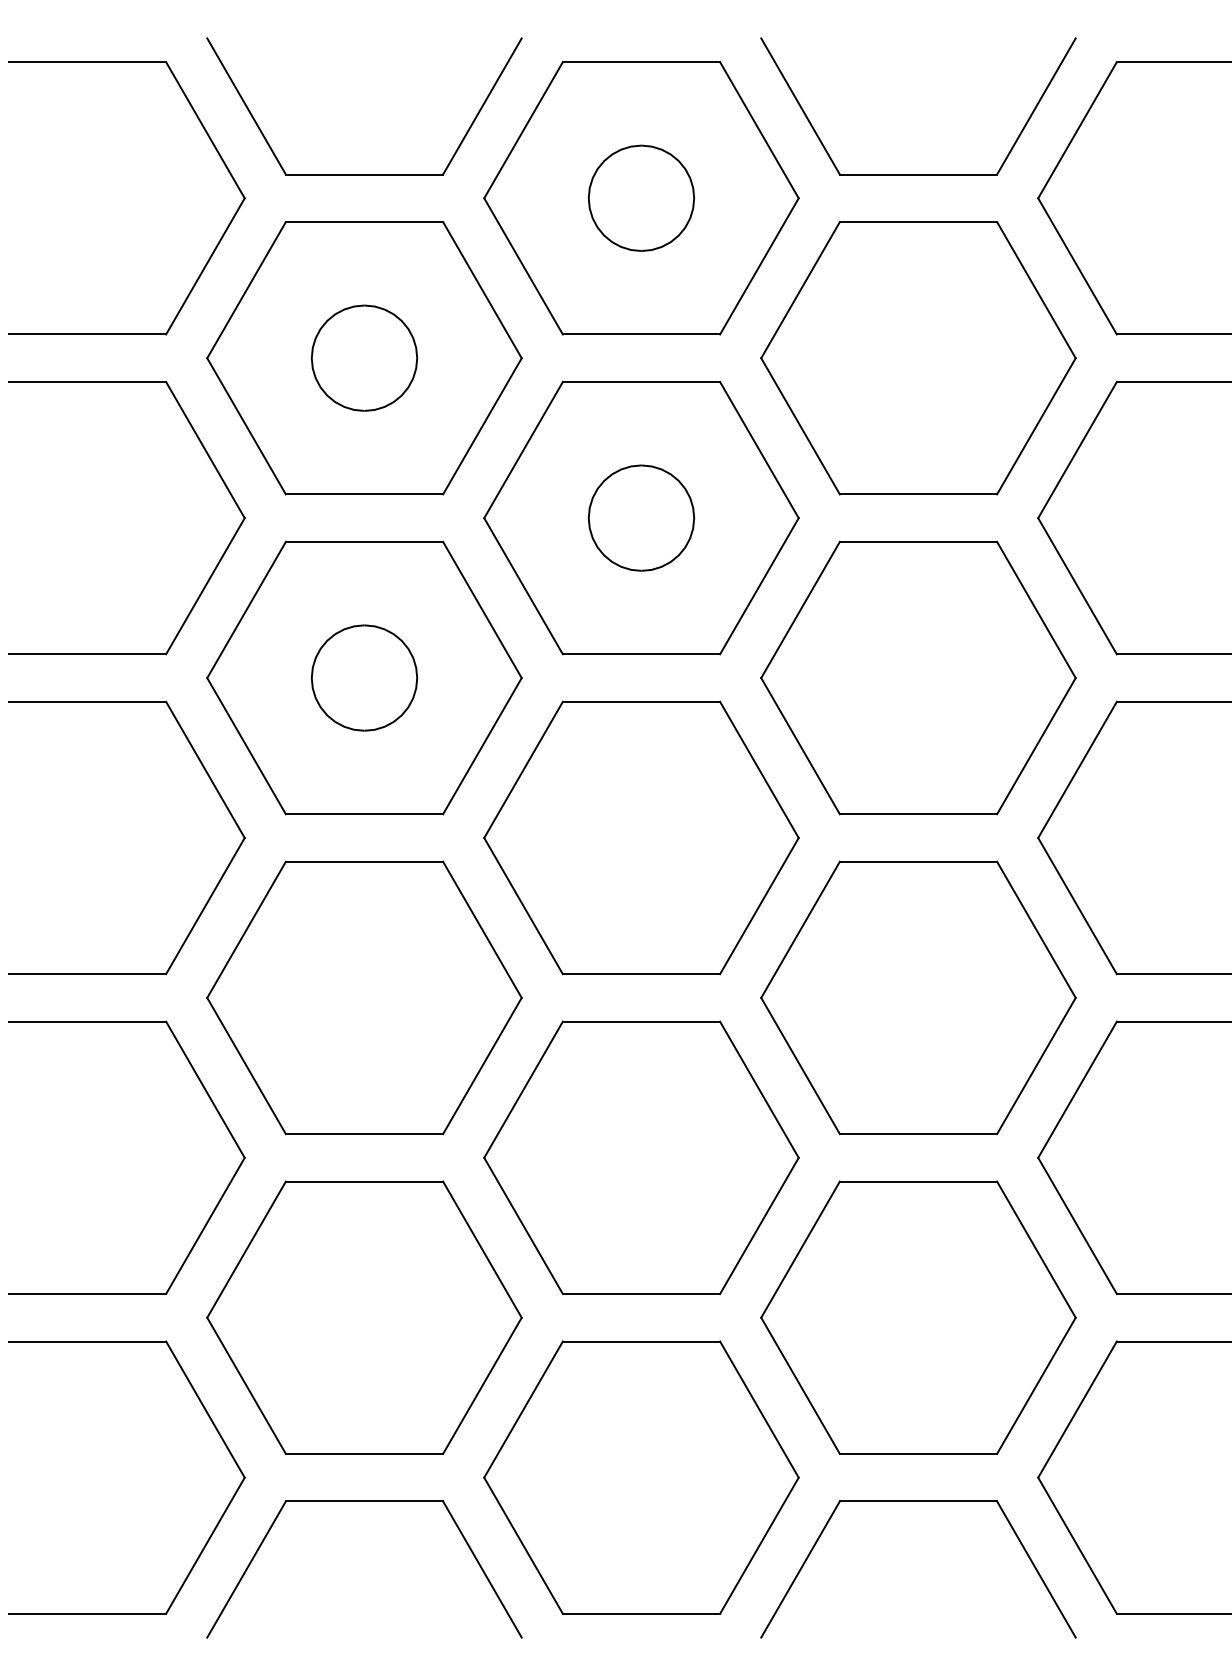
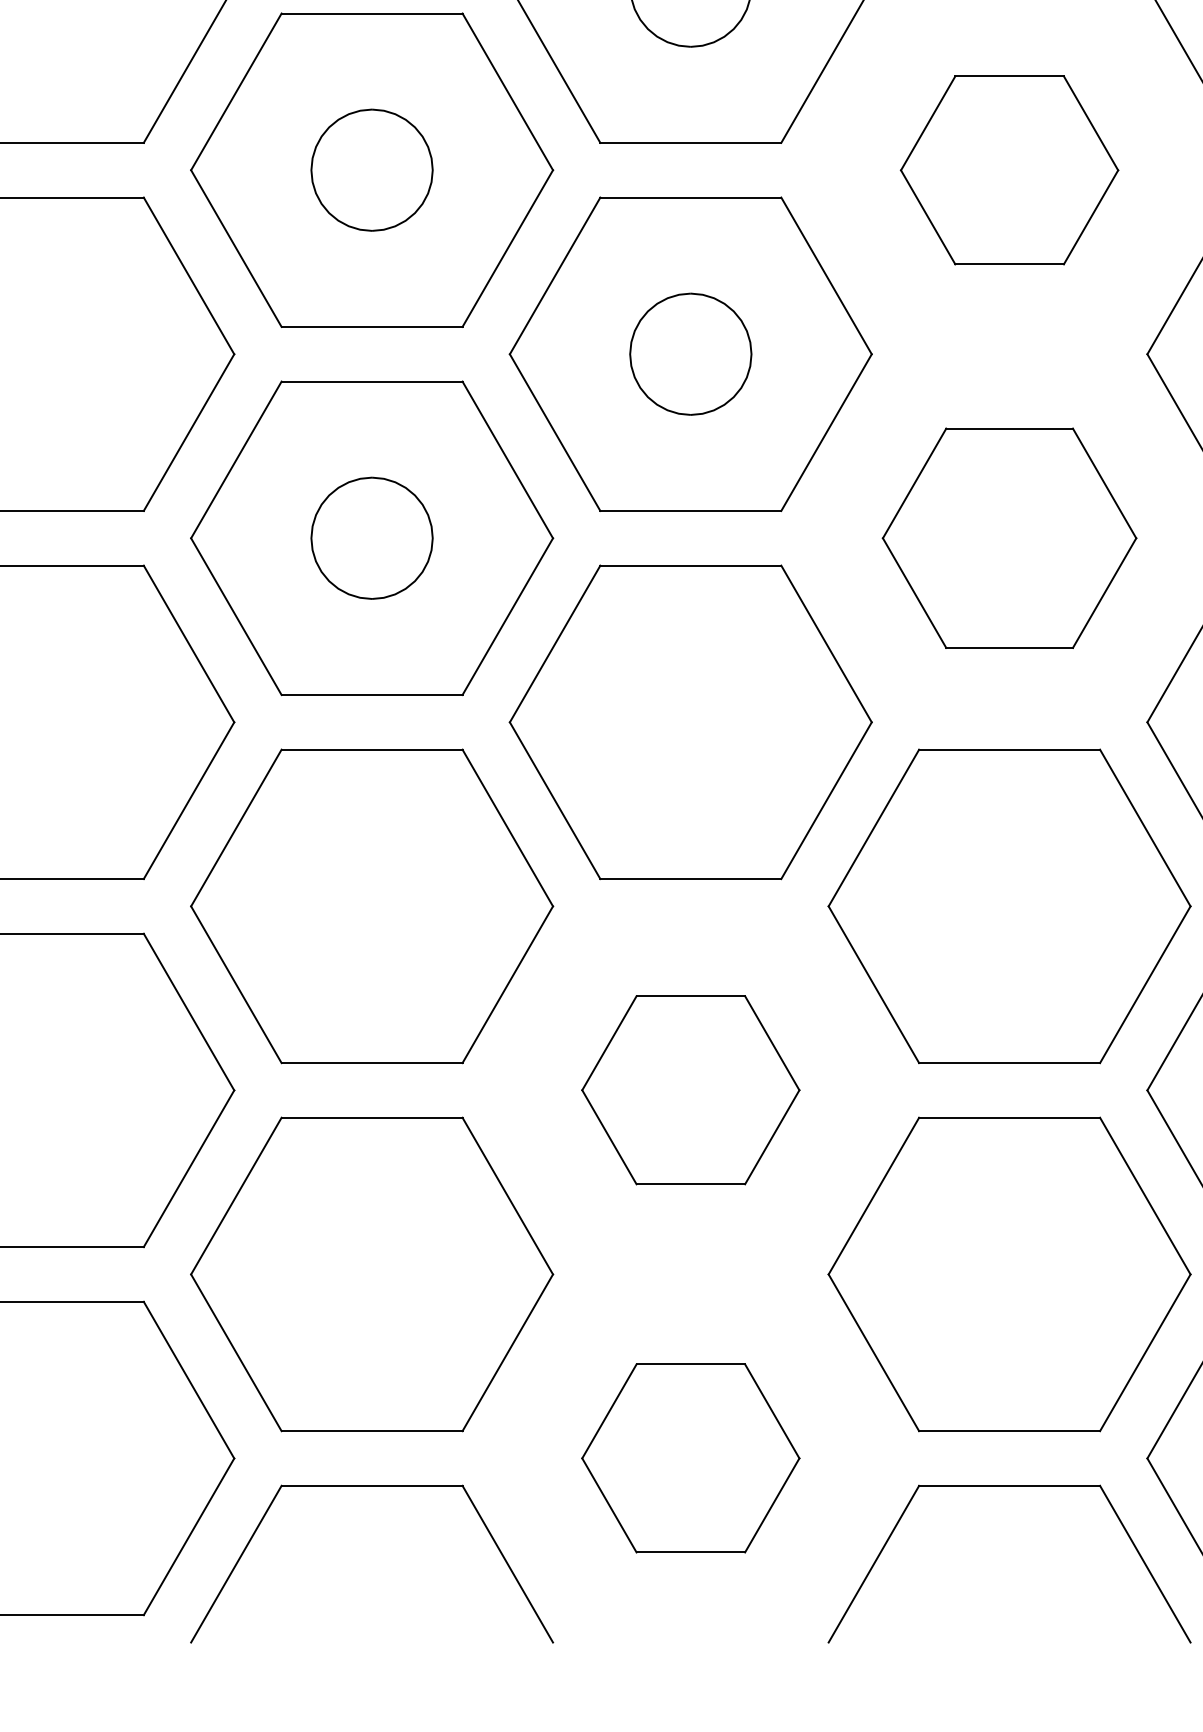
part: (918, 358) -> (1009, 170), size x0.6
part: (918, 677) -> (1009, 537), size x0.7
part: (641, 1157) -> (690, 1090), size x0.6
part: (641, 1477) -> (690, 1458), size x0.6

